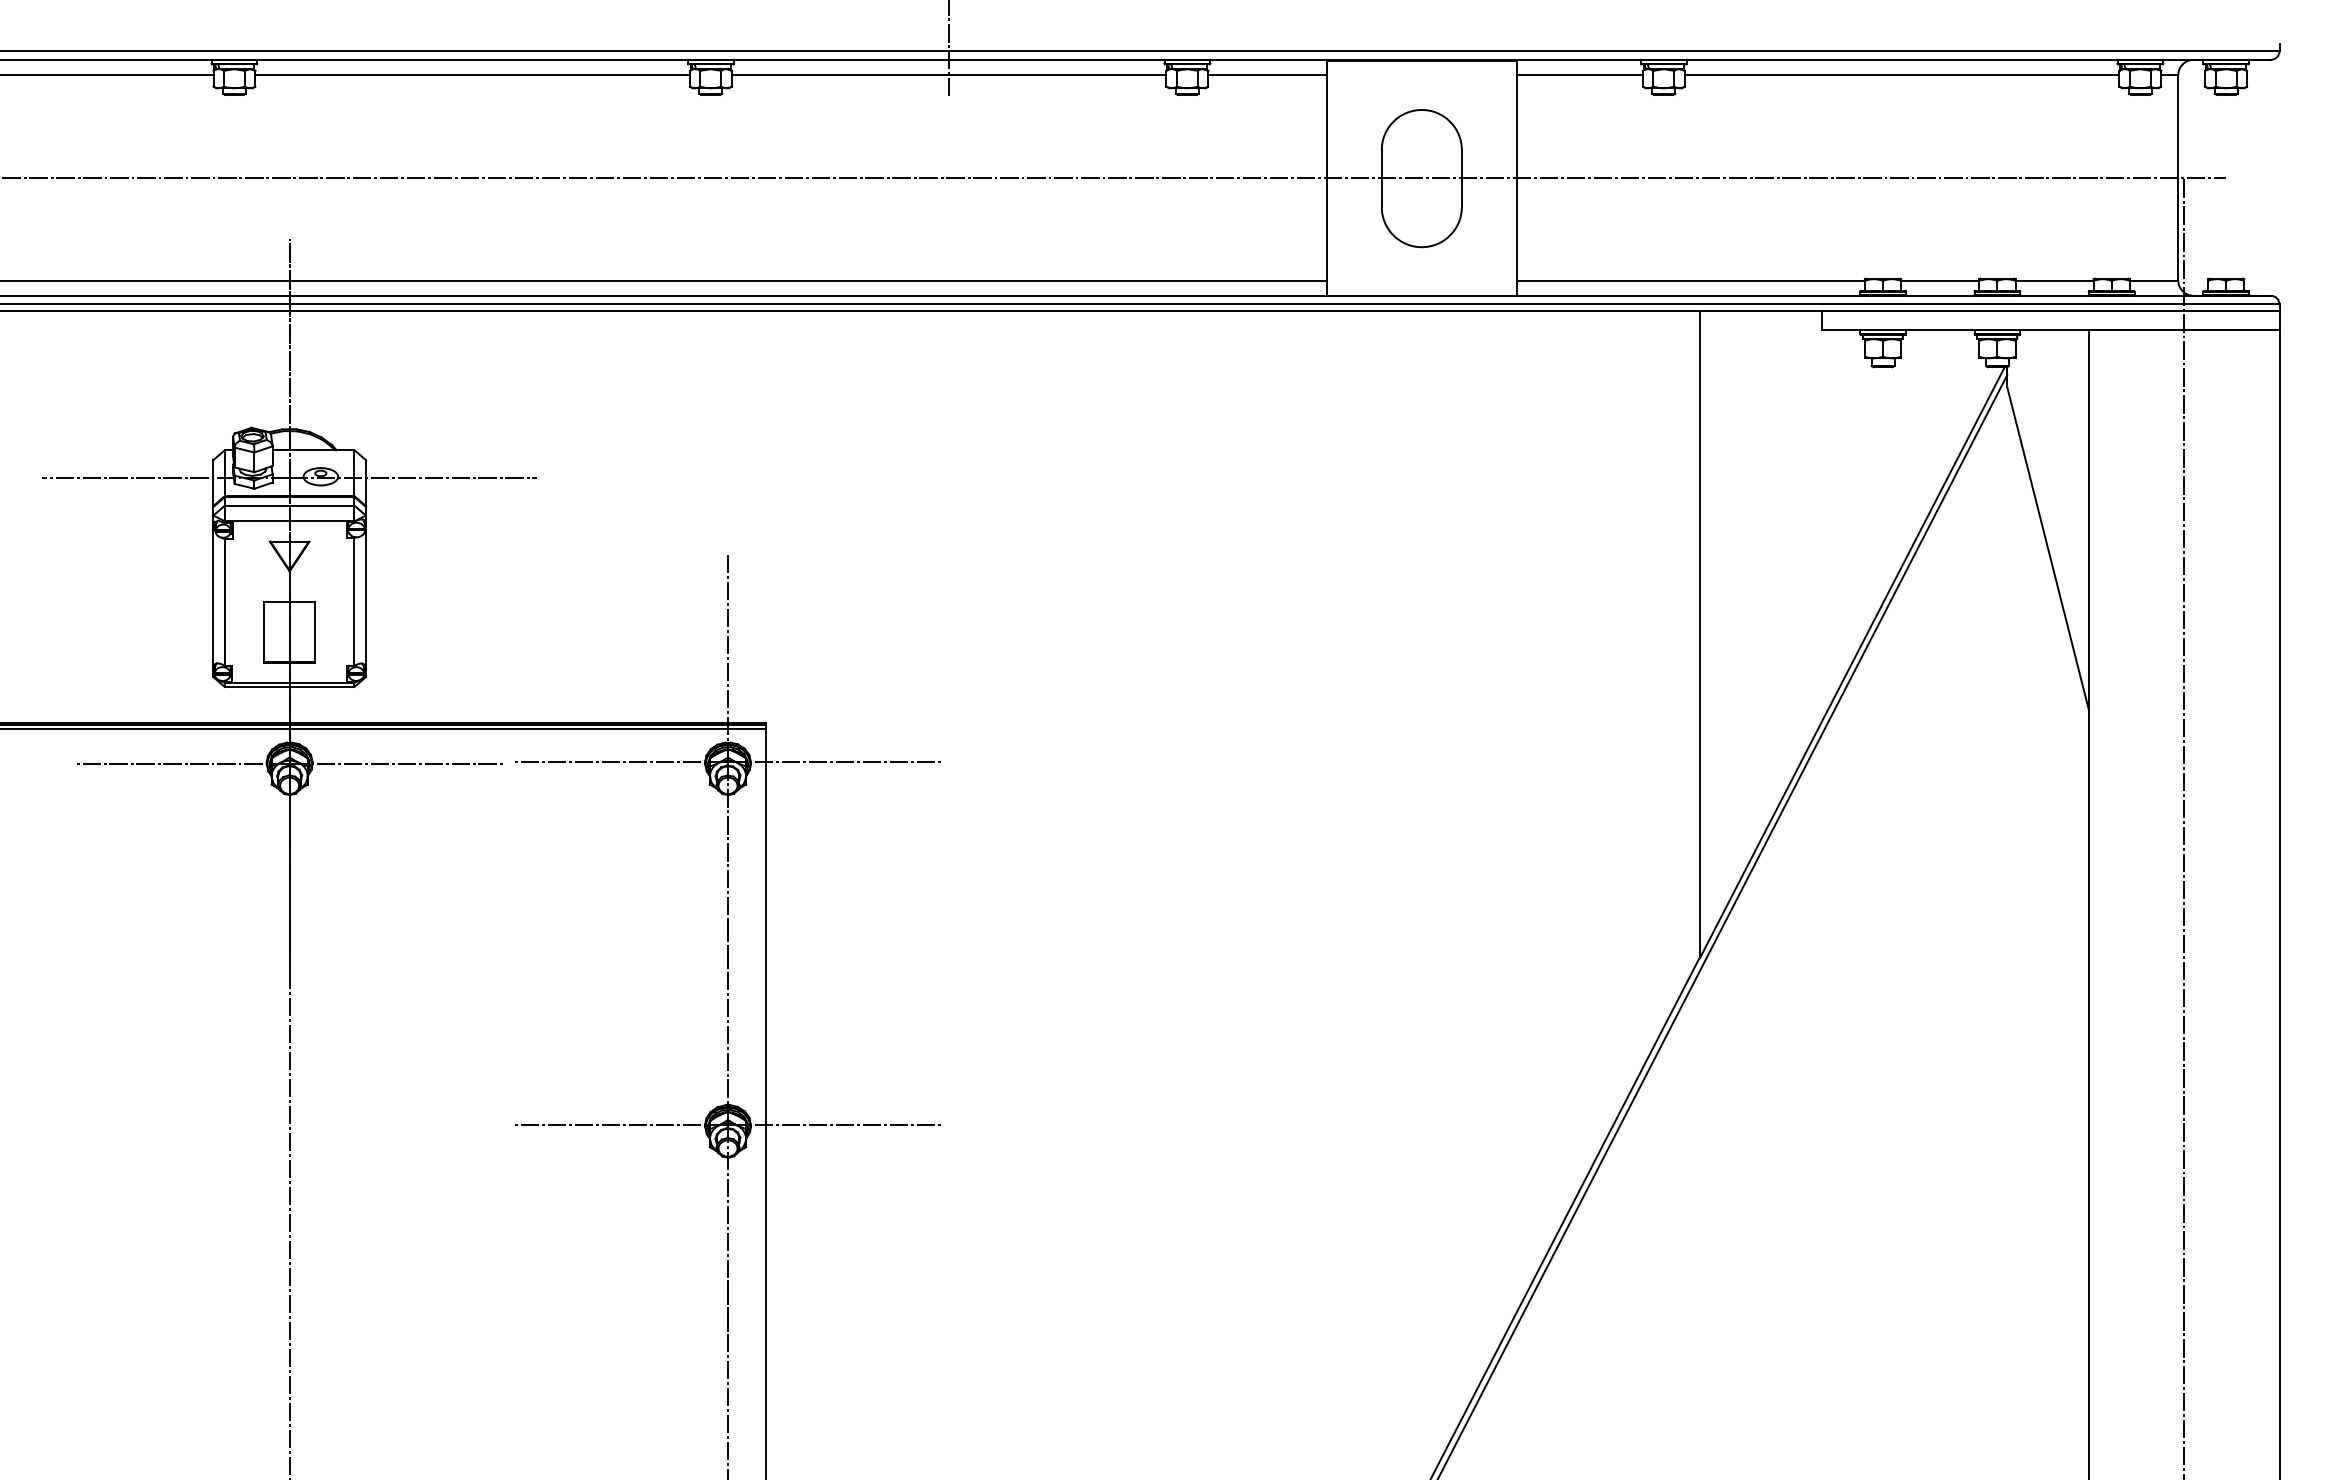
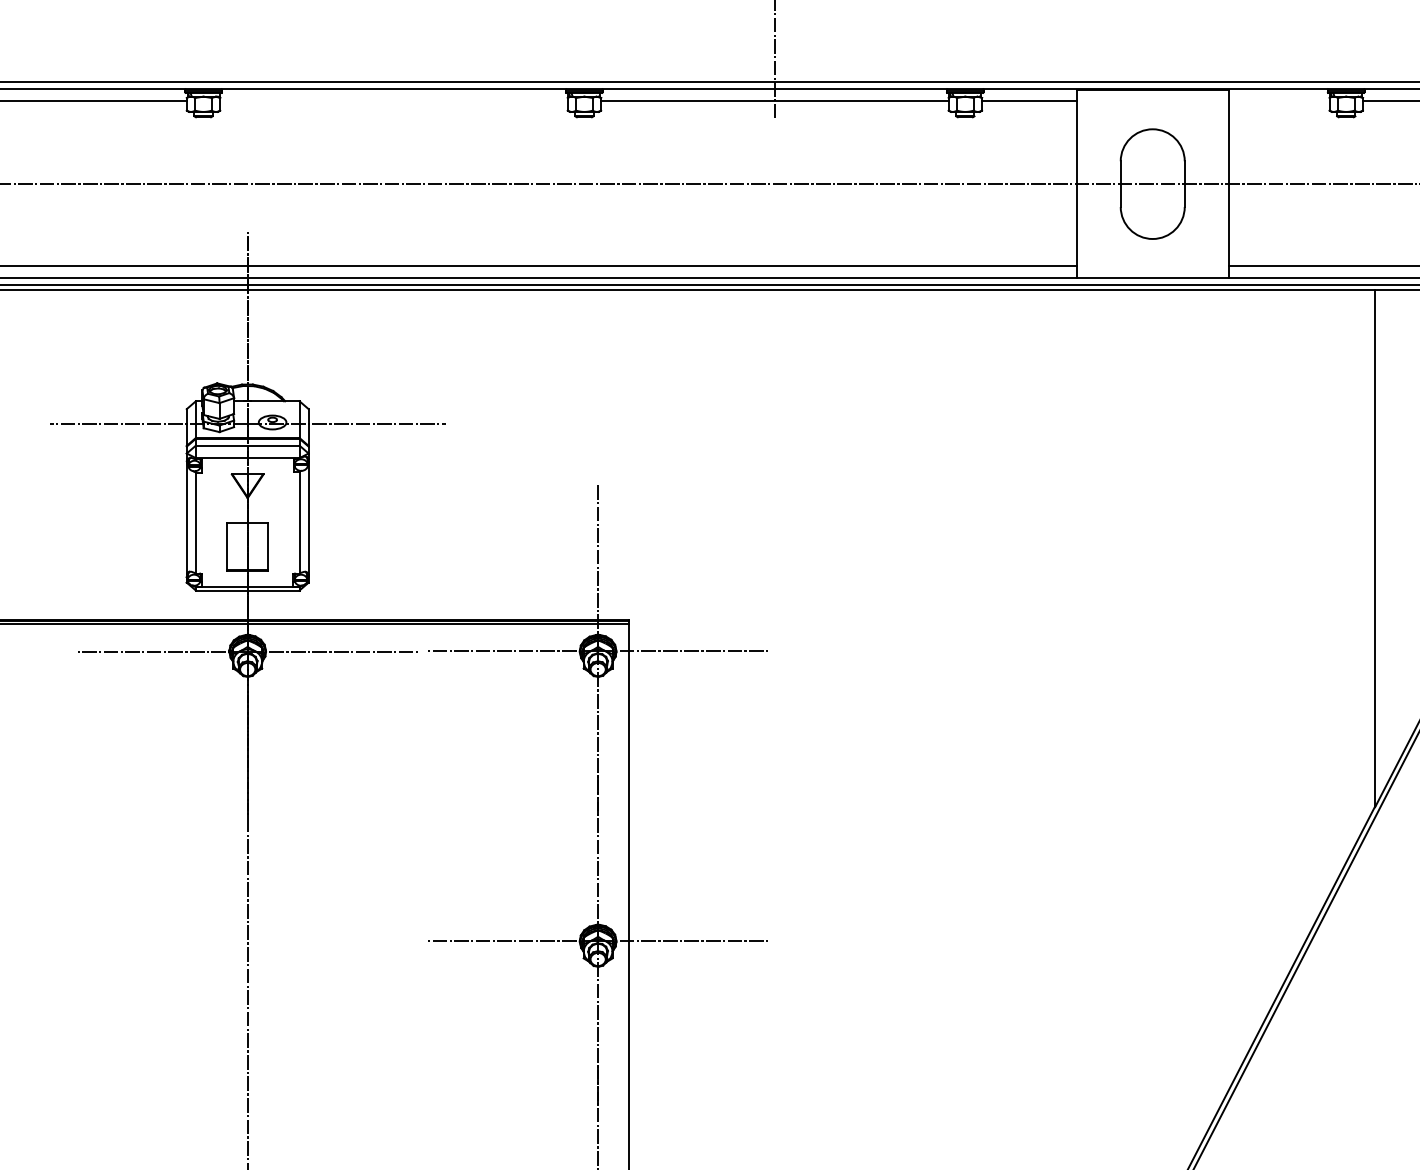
line: (472, 75) -> (393, 101), removed
line: (1579, 75) -> (1278, 101), removed

